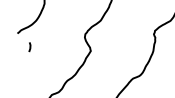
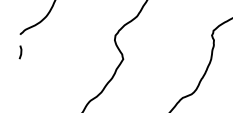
line: (29, 47) -> (20, 52), moved

